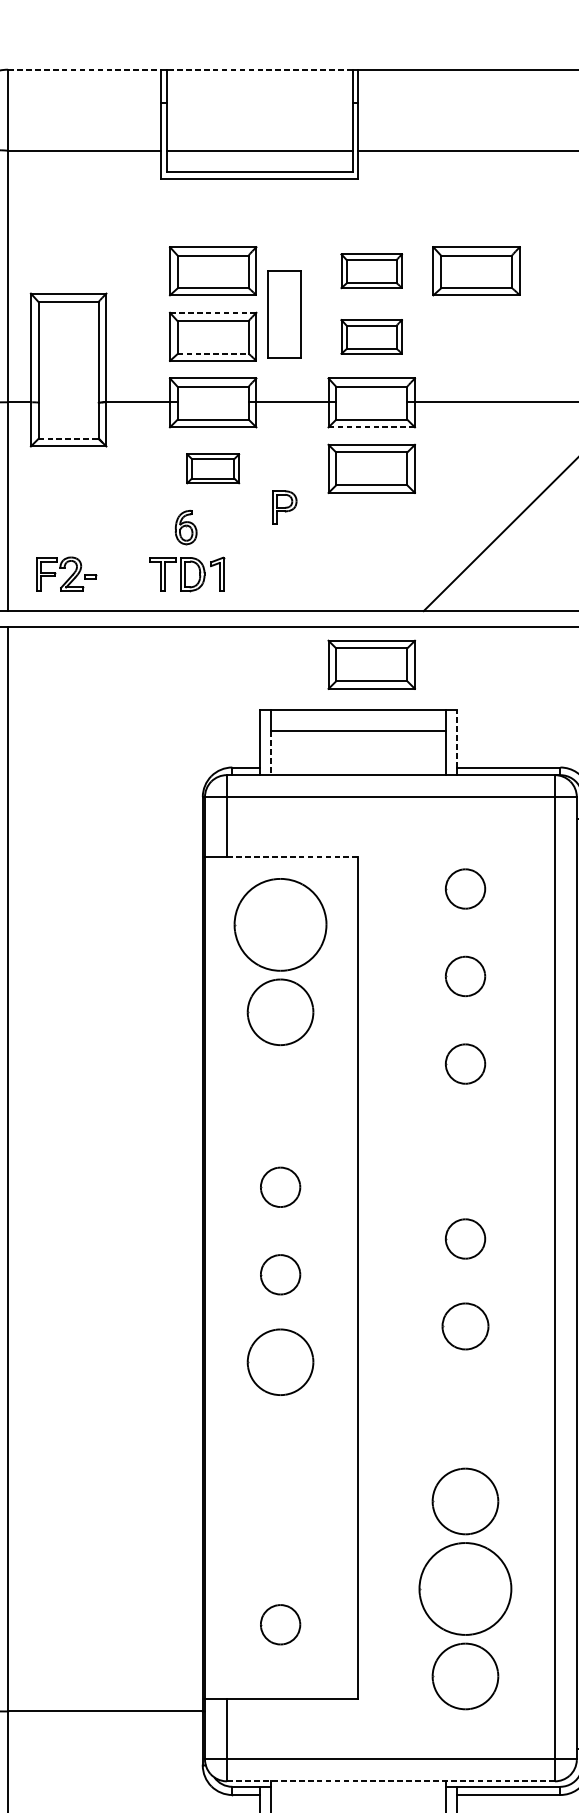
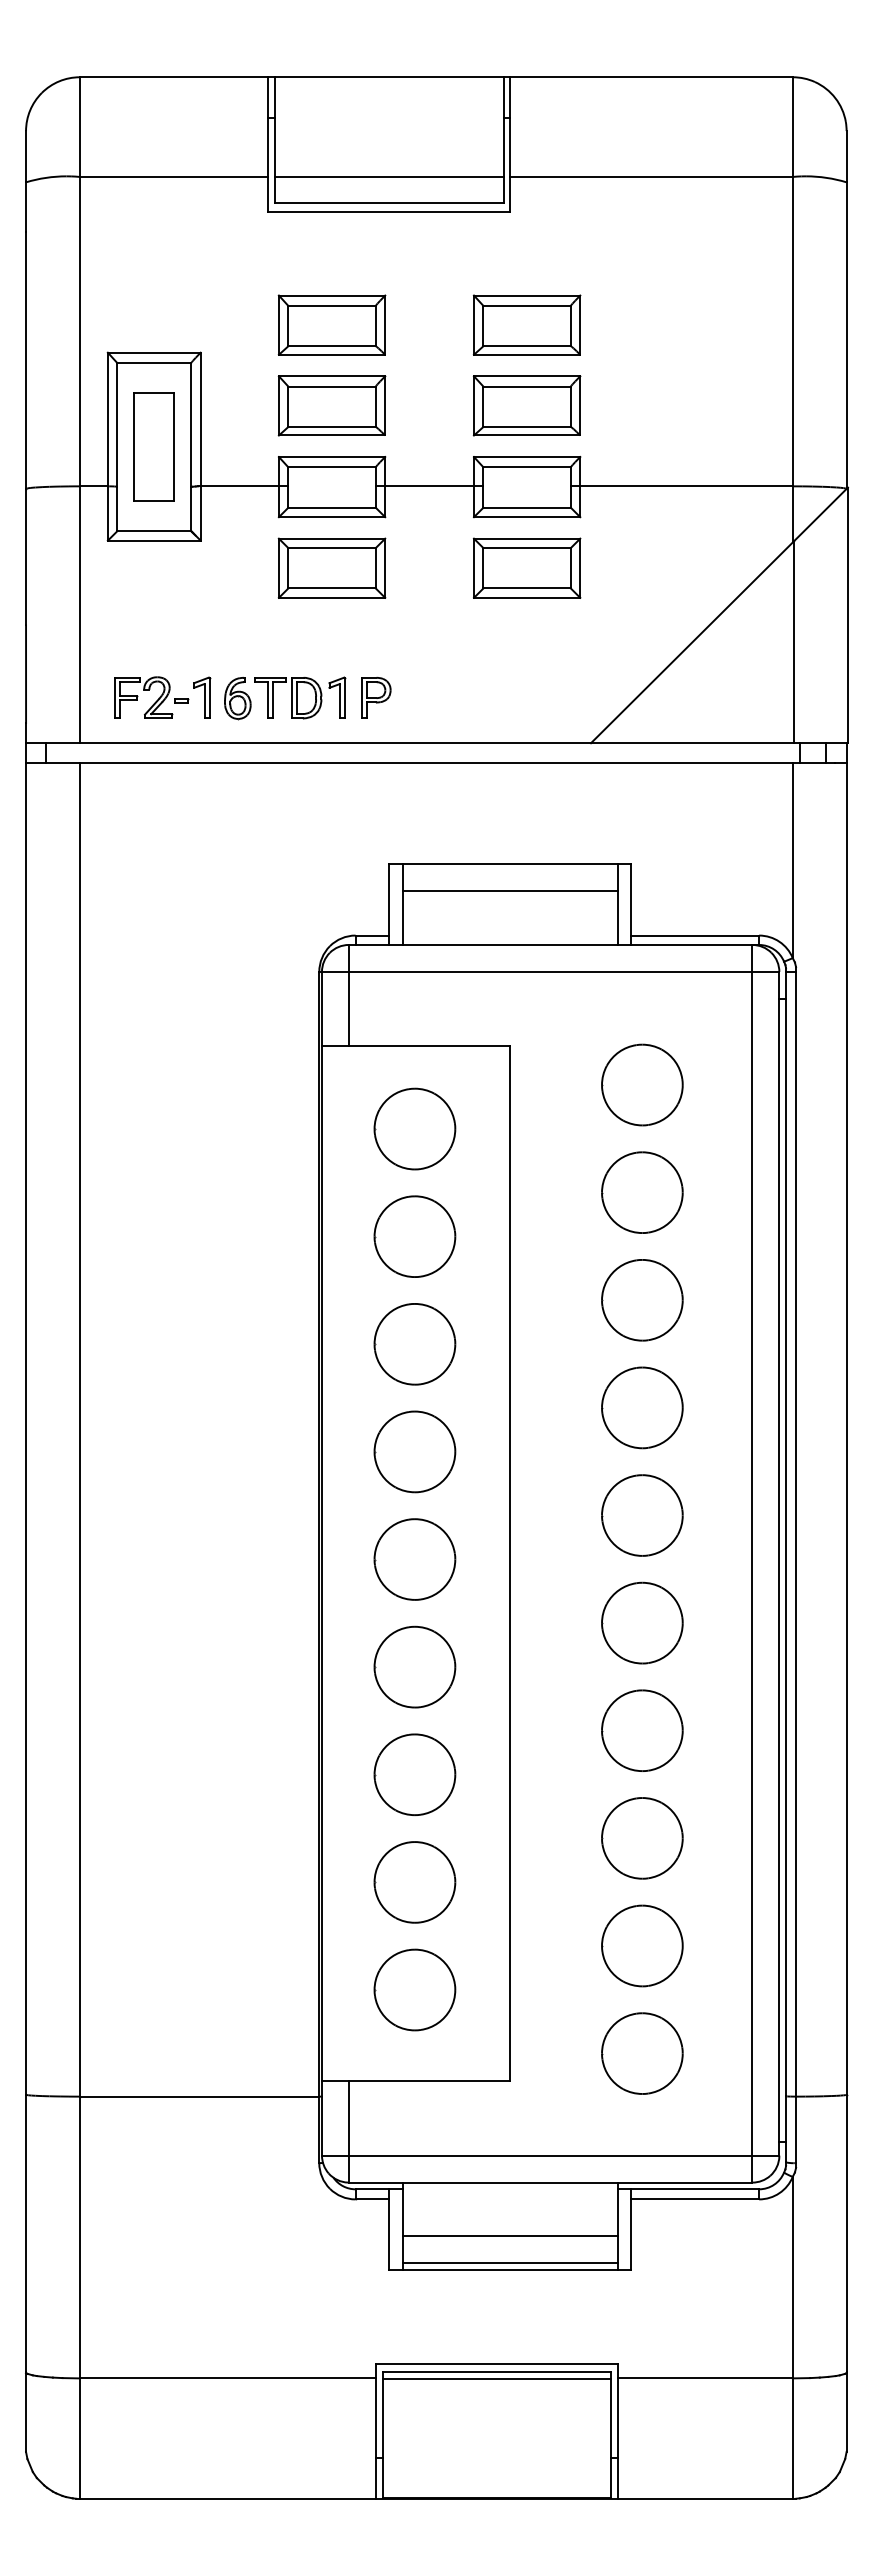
line: (85, 69) -> (174, 77), dashed -> solid
line: (259, 69) -> (388, 77), dashed -> solid
part: (371, 270) -> (526, 324), size x1.43
part: (476, 270) -> (655, 324), removed
line: (213, 312) -> (332, 376), dashed -> solid
part: (284, 313) -> (153, 446), moved
part: (371, 336) -> (526, 405), size x1.43
line: (213, 354) -> (332, 427), dashed -> solid
line: (371, 427) -> (526, 517), dashed -> solid
line: (68, 439) -> (154, 531), dashed -> solid
part: (212, 468) -> (331, 567), size x1.67
part: (285, 507) -> (376, 697), moved
part: (185, 527) -> (237, 698), moved
part: (107, 573) -> (202, 697), added
part: (371, 664) -> (526, 808), removed
line: (456, 738) -> (631, 899), dashed -> solid
line: (270, 753) -> (402, 918), dashed -> solid
line: (292, 856) -> (429, 1045), dashed -> solid
part: (465, 888) -> (642, 1084), size x1.67
part: (280, 924) -> (414, 1128), size x0.71
part: (465, 976) -> (642, 1192), size x1.67
part: (465, 1064) -> (642, 1300), size x1.67
part: (280, 1099) -> (414, 1344), added
part: (465, 1151) -> (642, 1407), added
part: (280, 1186) -> (414, 1451), size x1.67
part: (465, 1238) -> (642, 1515), size x1.67
part: (280, 1274) -> (414, 1559), size x1.67
part: (465, 1325) -> (642, 1622), size x1.43
part: (465, 1413) -> (642, 1730), added
part: (280, 1449) -> (414, 1774), added
part: (280, 1537) -> (414, 1882), added
part: (465, 1588) -> (642, 1945), size x0.71
part: (280, 1624) -> (414, 1989), size x1.67
line: (390, 1781) -> (550, 2182), dashed -> solid

